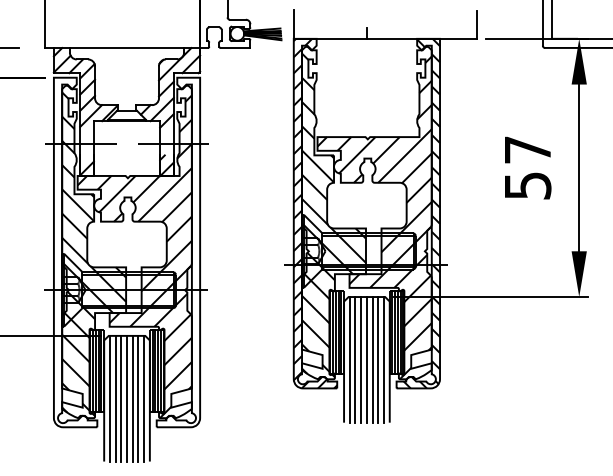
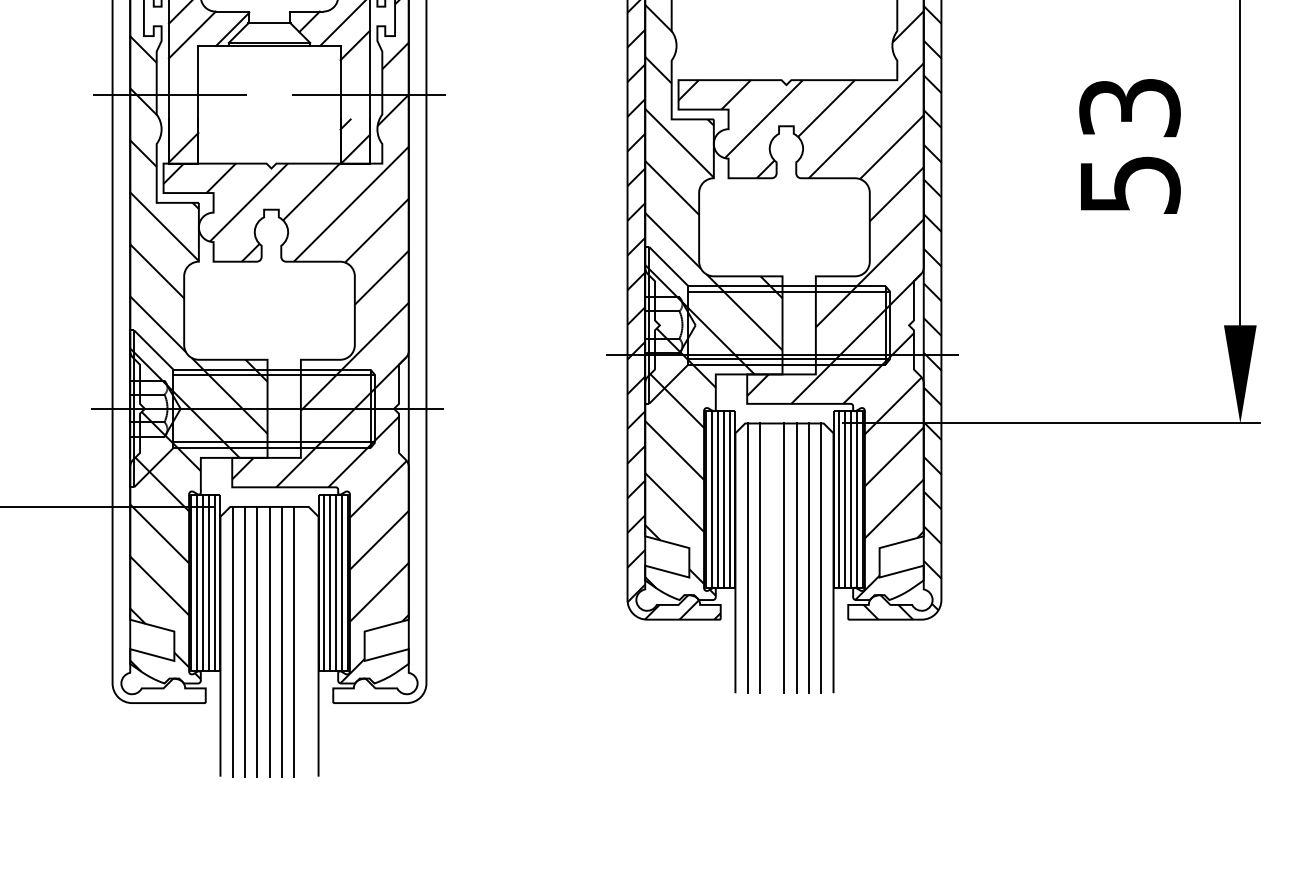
text: (527, 149) -> (1129, 106), 57 -> 53
line: (361, 359) -> (772, 557), removed
line: (144, 398) -> (307, 641), removed

